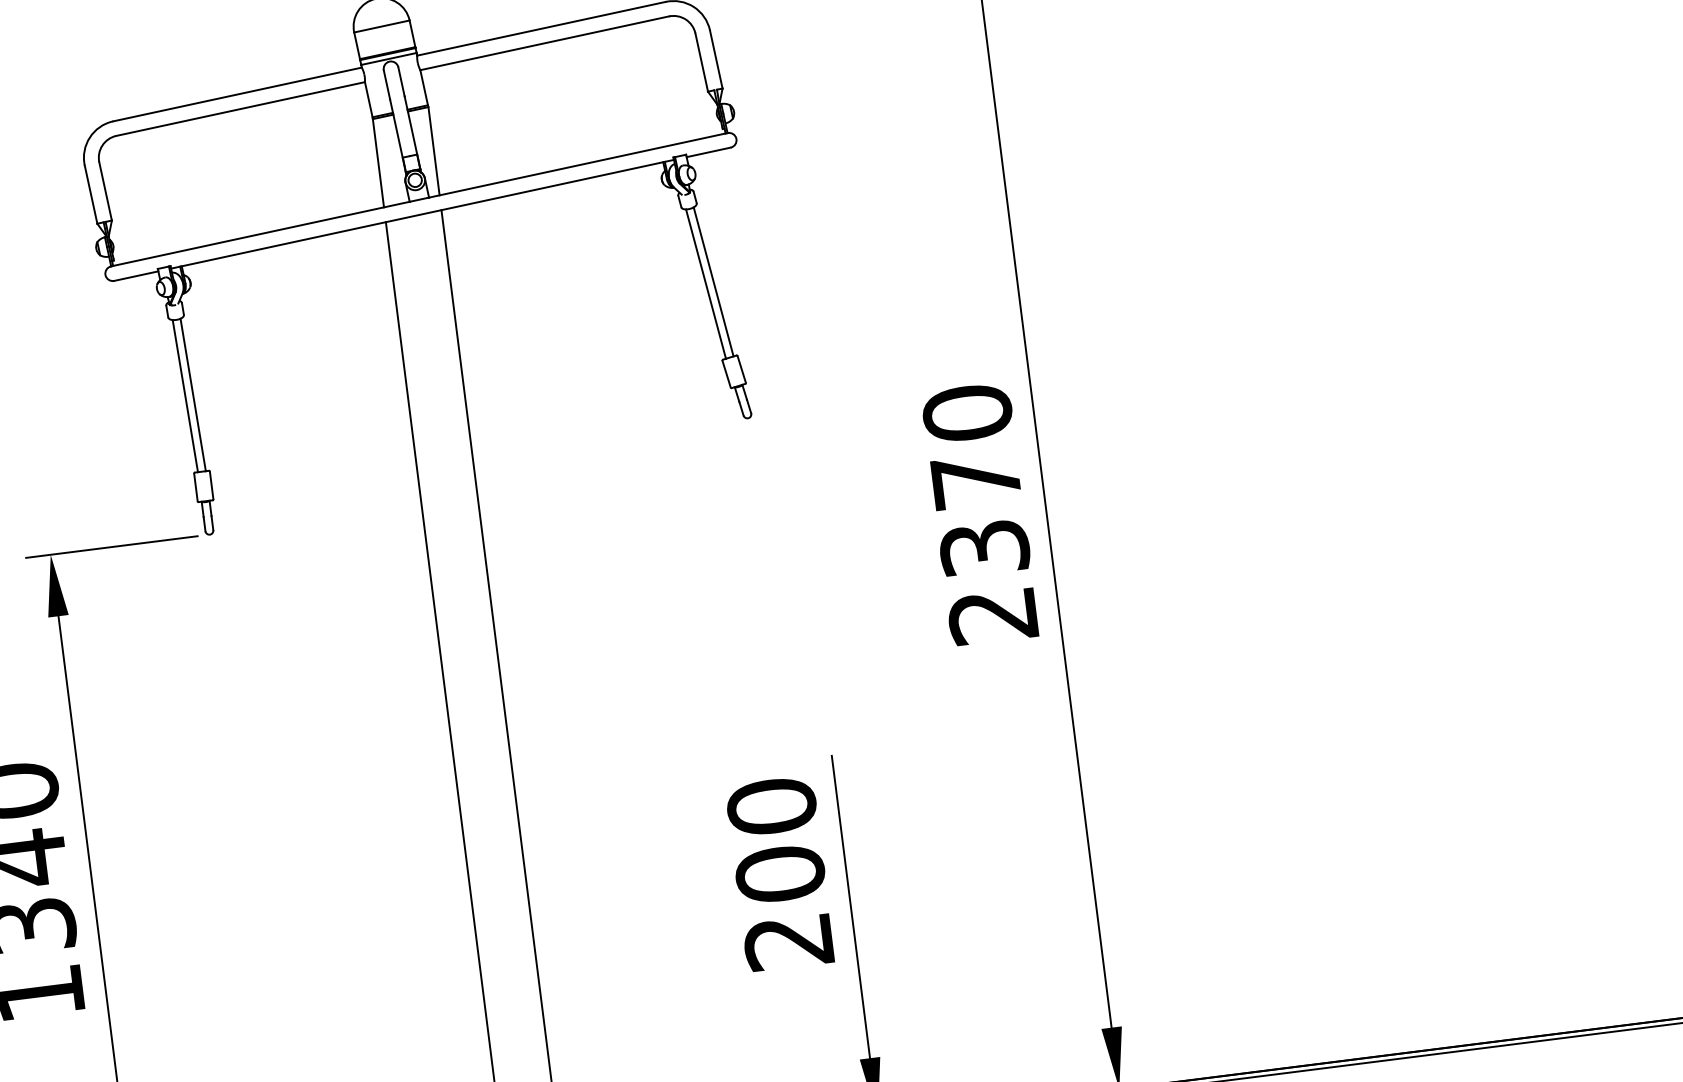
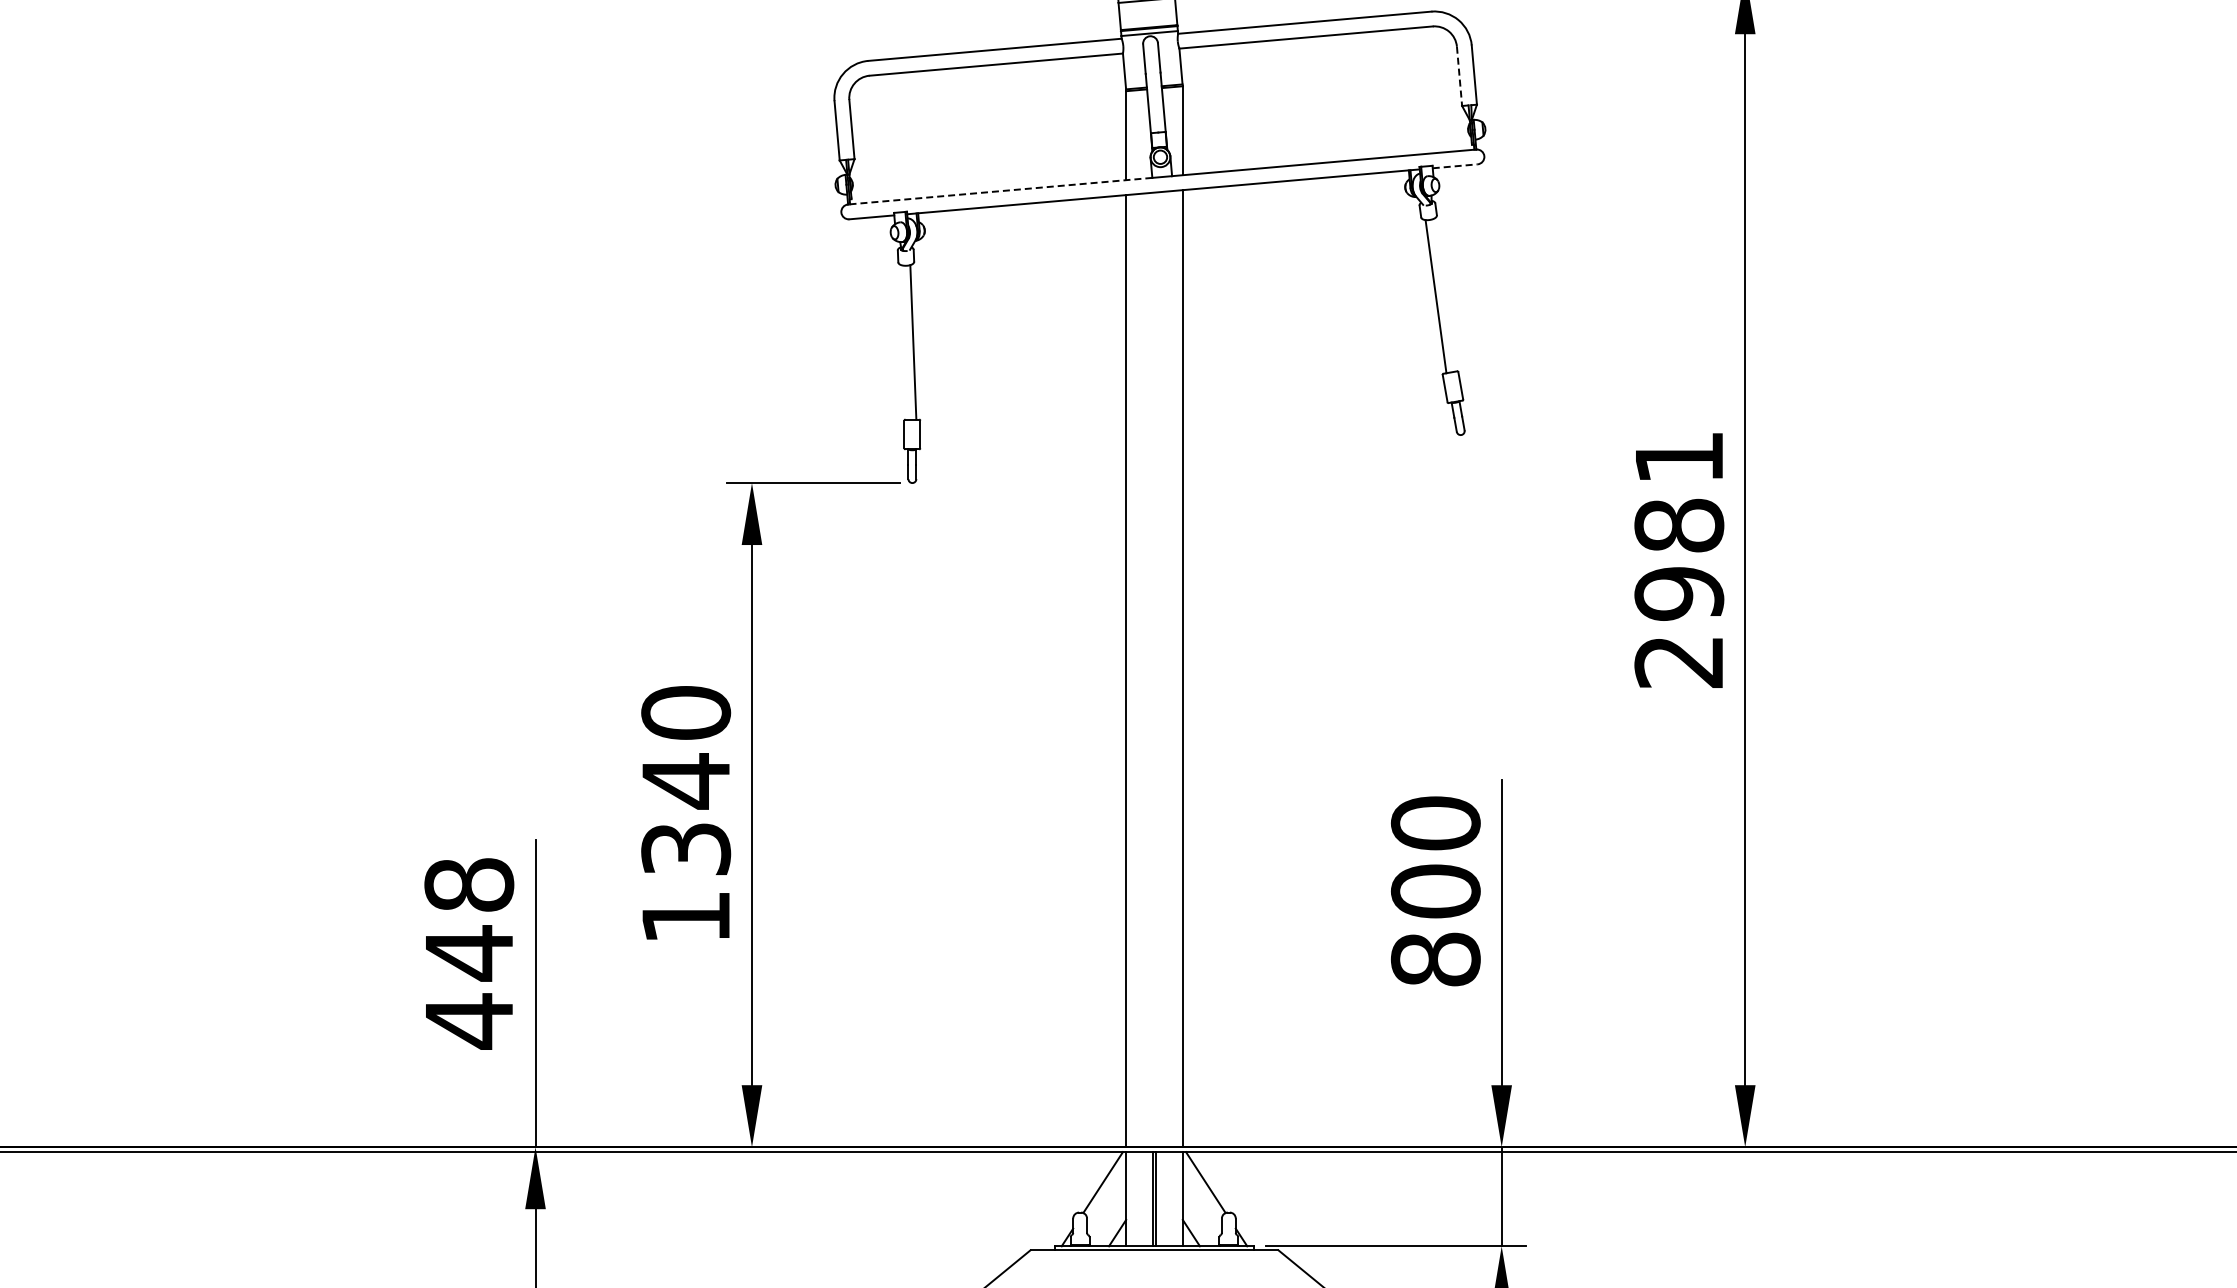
line: (701, 62) -> (1459, 76), solid -> dashed
line: (709, 152) -> (1455, 166), solid -> dashed
line: (260, 234) -> (1000, 191), solid -> dashed
line: (713, 282) -> (1443, 295), removed
line: (185, 396) -> (905, 342), removed
text: (976, 480) -> (1679, 525), 2370 -> 2981
text: (788, 941) -> (1435, 959), 200 -> 800

